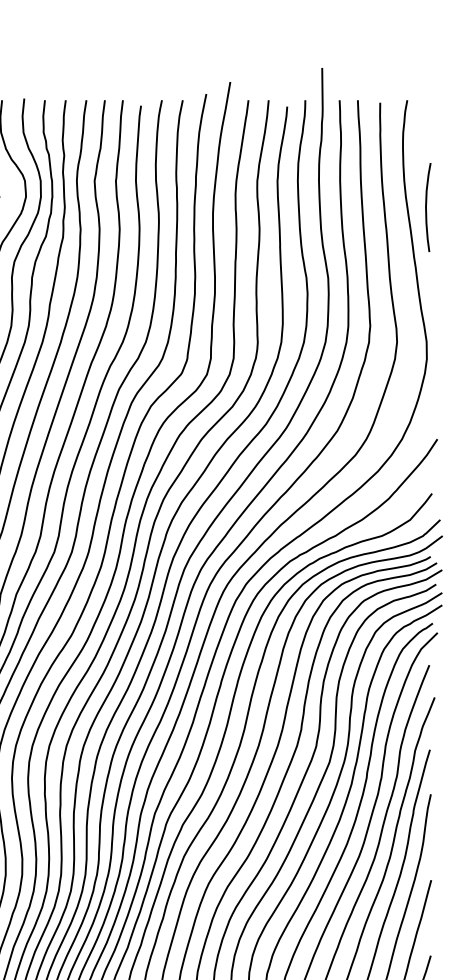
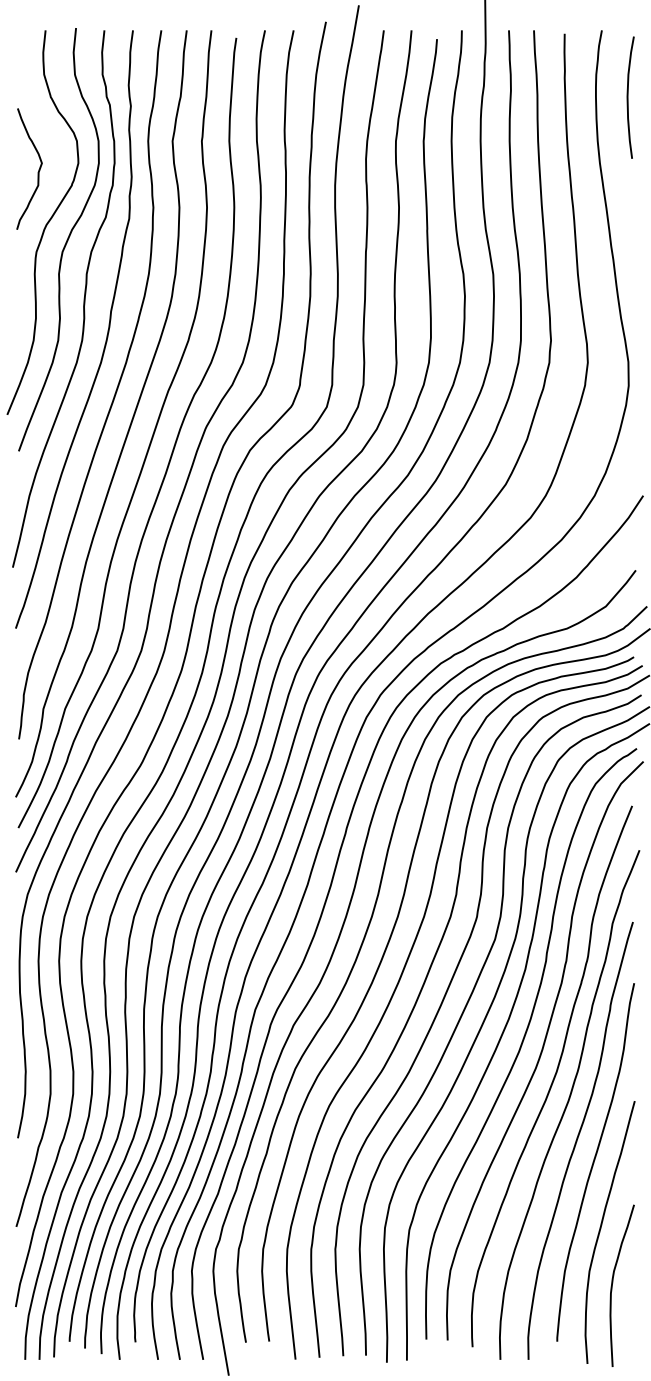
curve: (426, 207) -> (628, 97), moved

